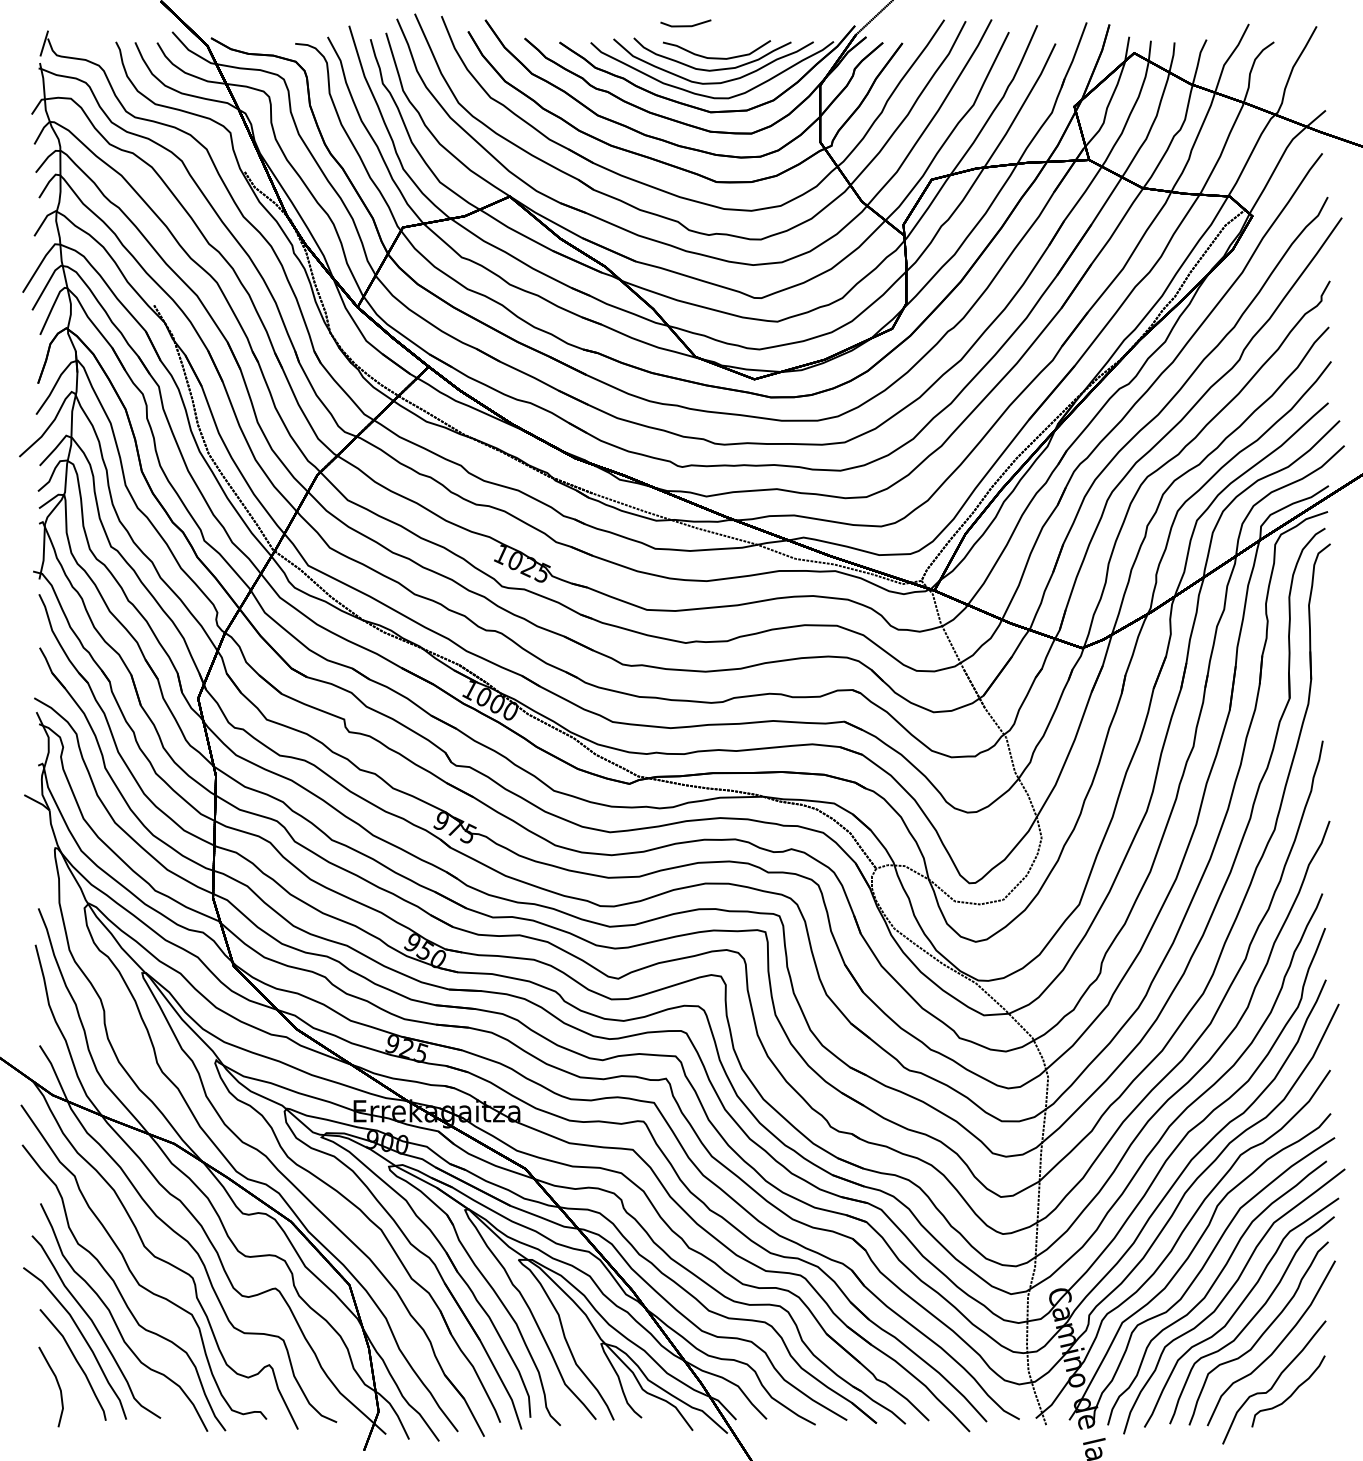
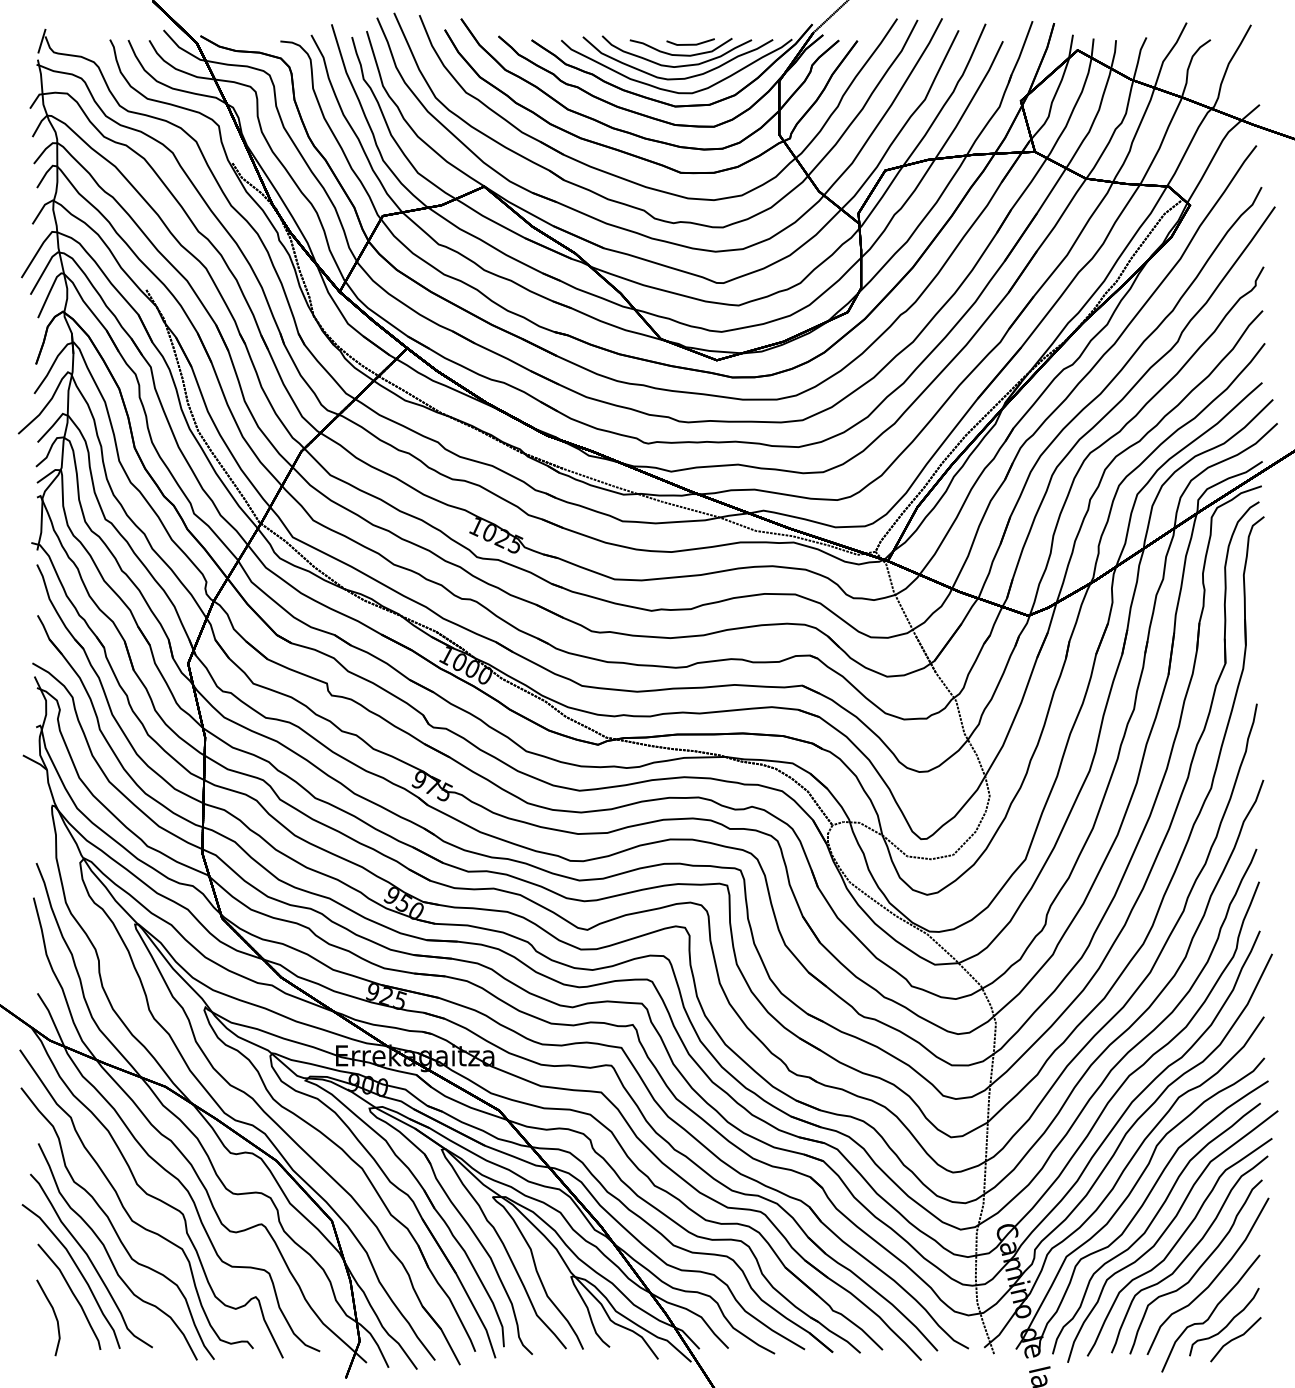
part: (685, 22) -> (690, 41), moved
line: (1300, 1409) -> (1235, 1339), added

